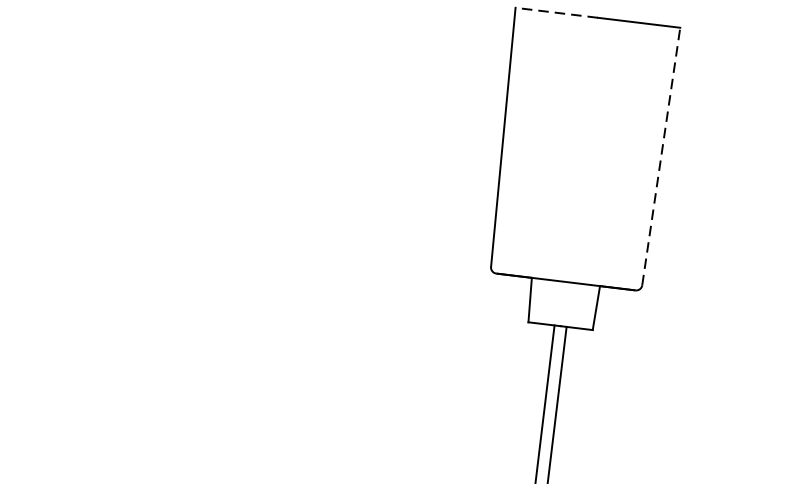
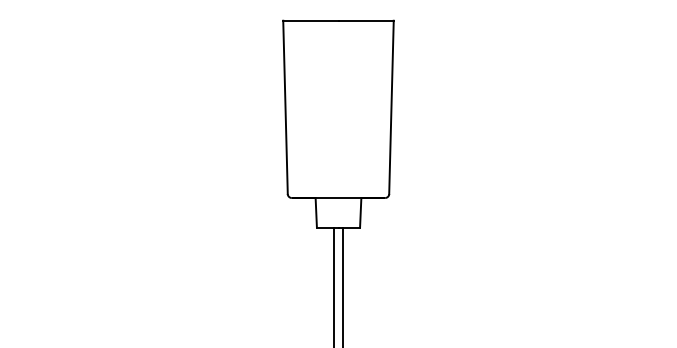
line: (556, 12) -> (310, 20), dashed -> solid
line: (661, 156) -> (391, 107), dashed -> solid

